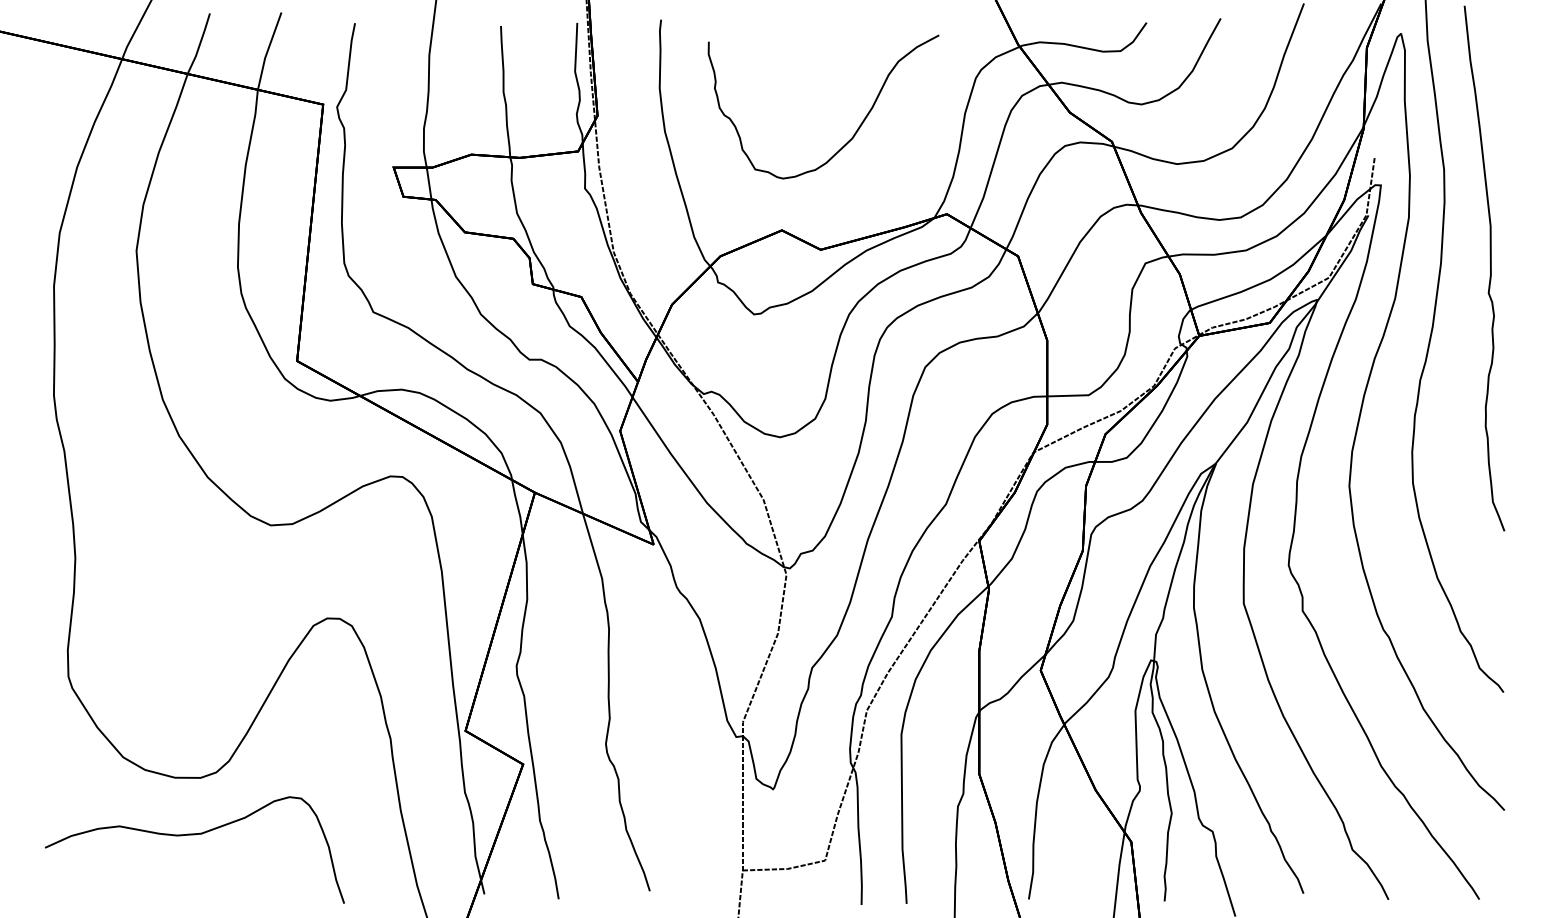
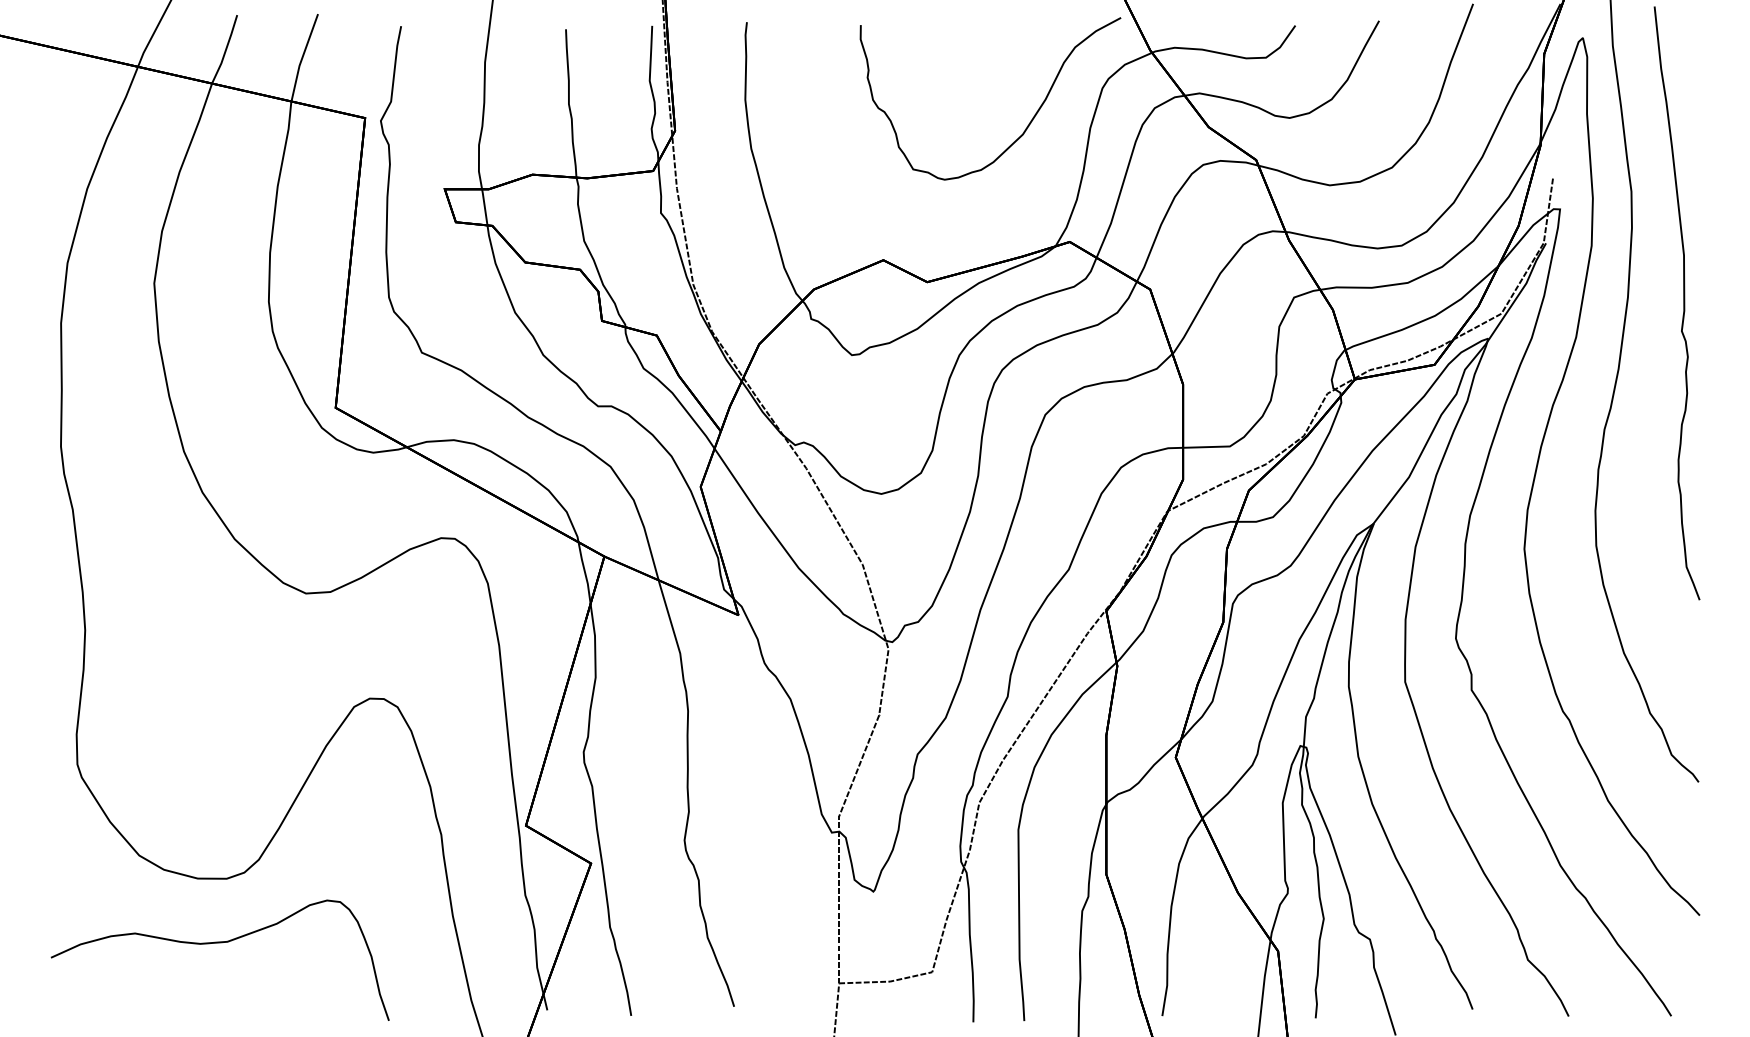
curve: (857, 128) -> (1028, 123), moved

